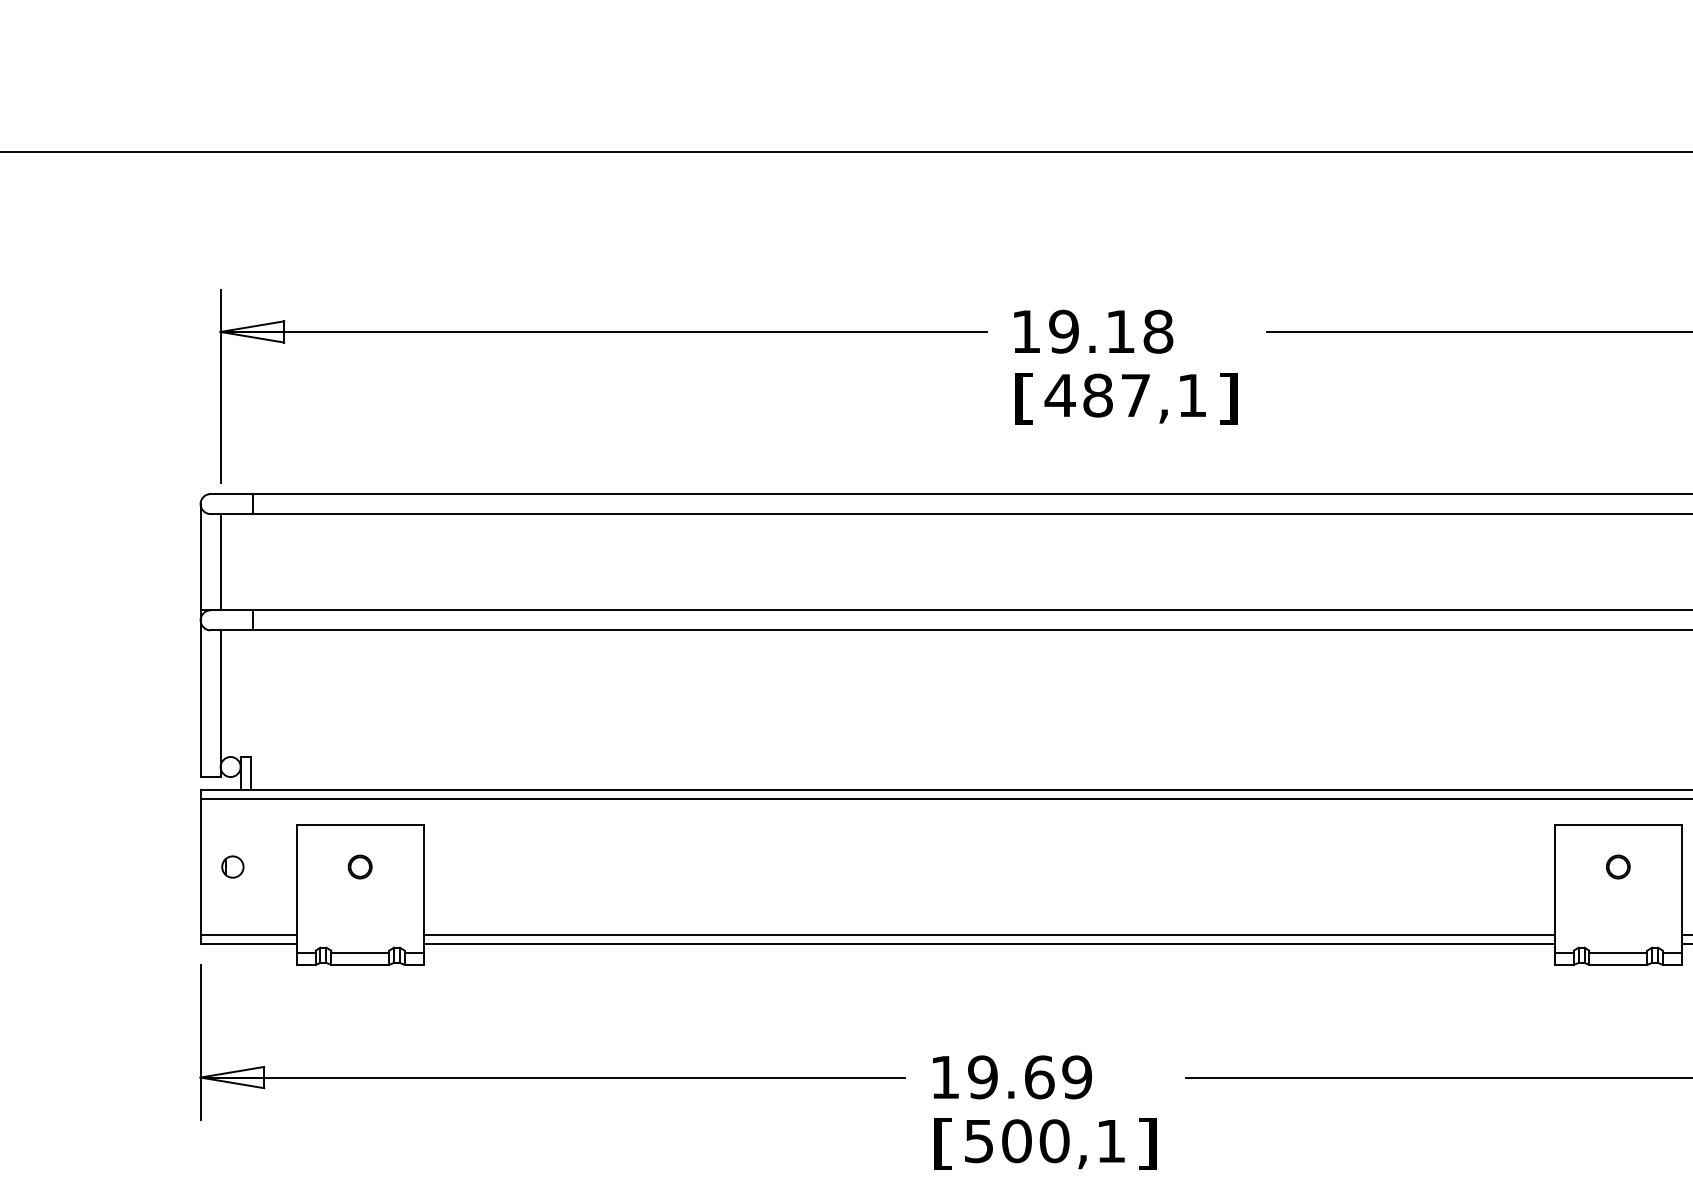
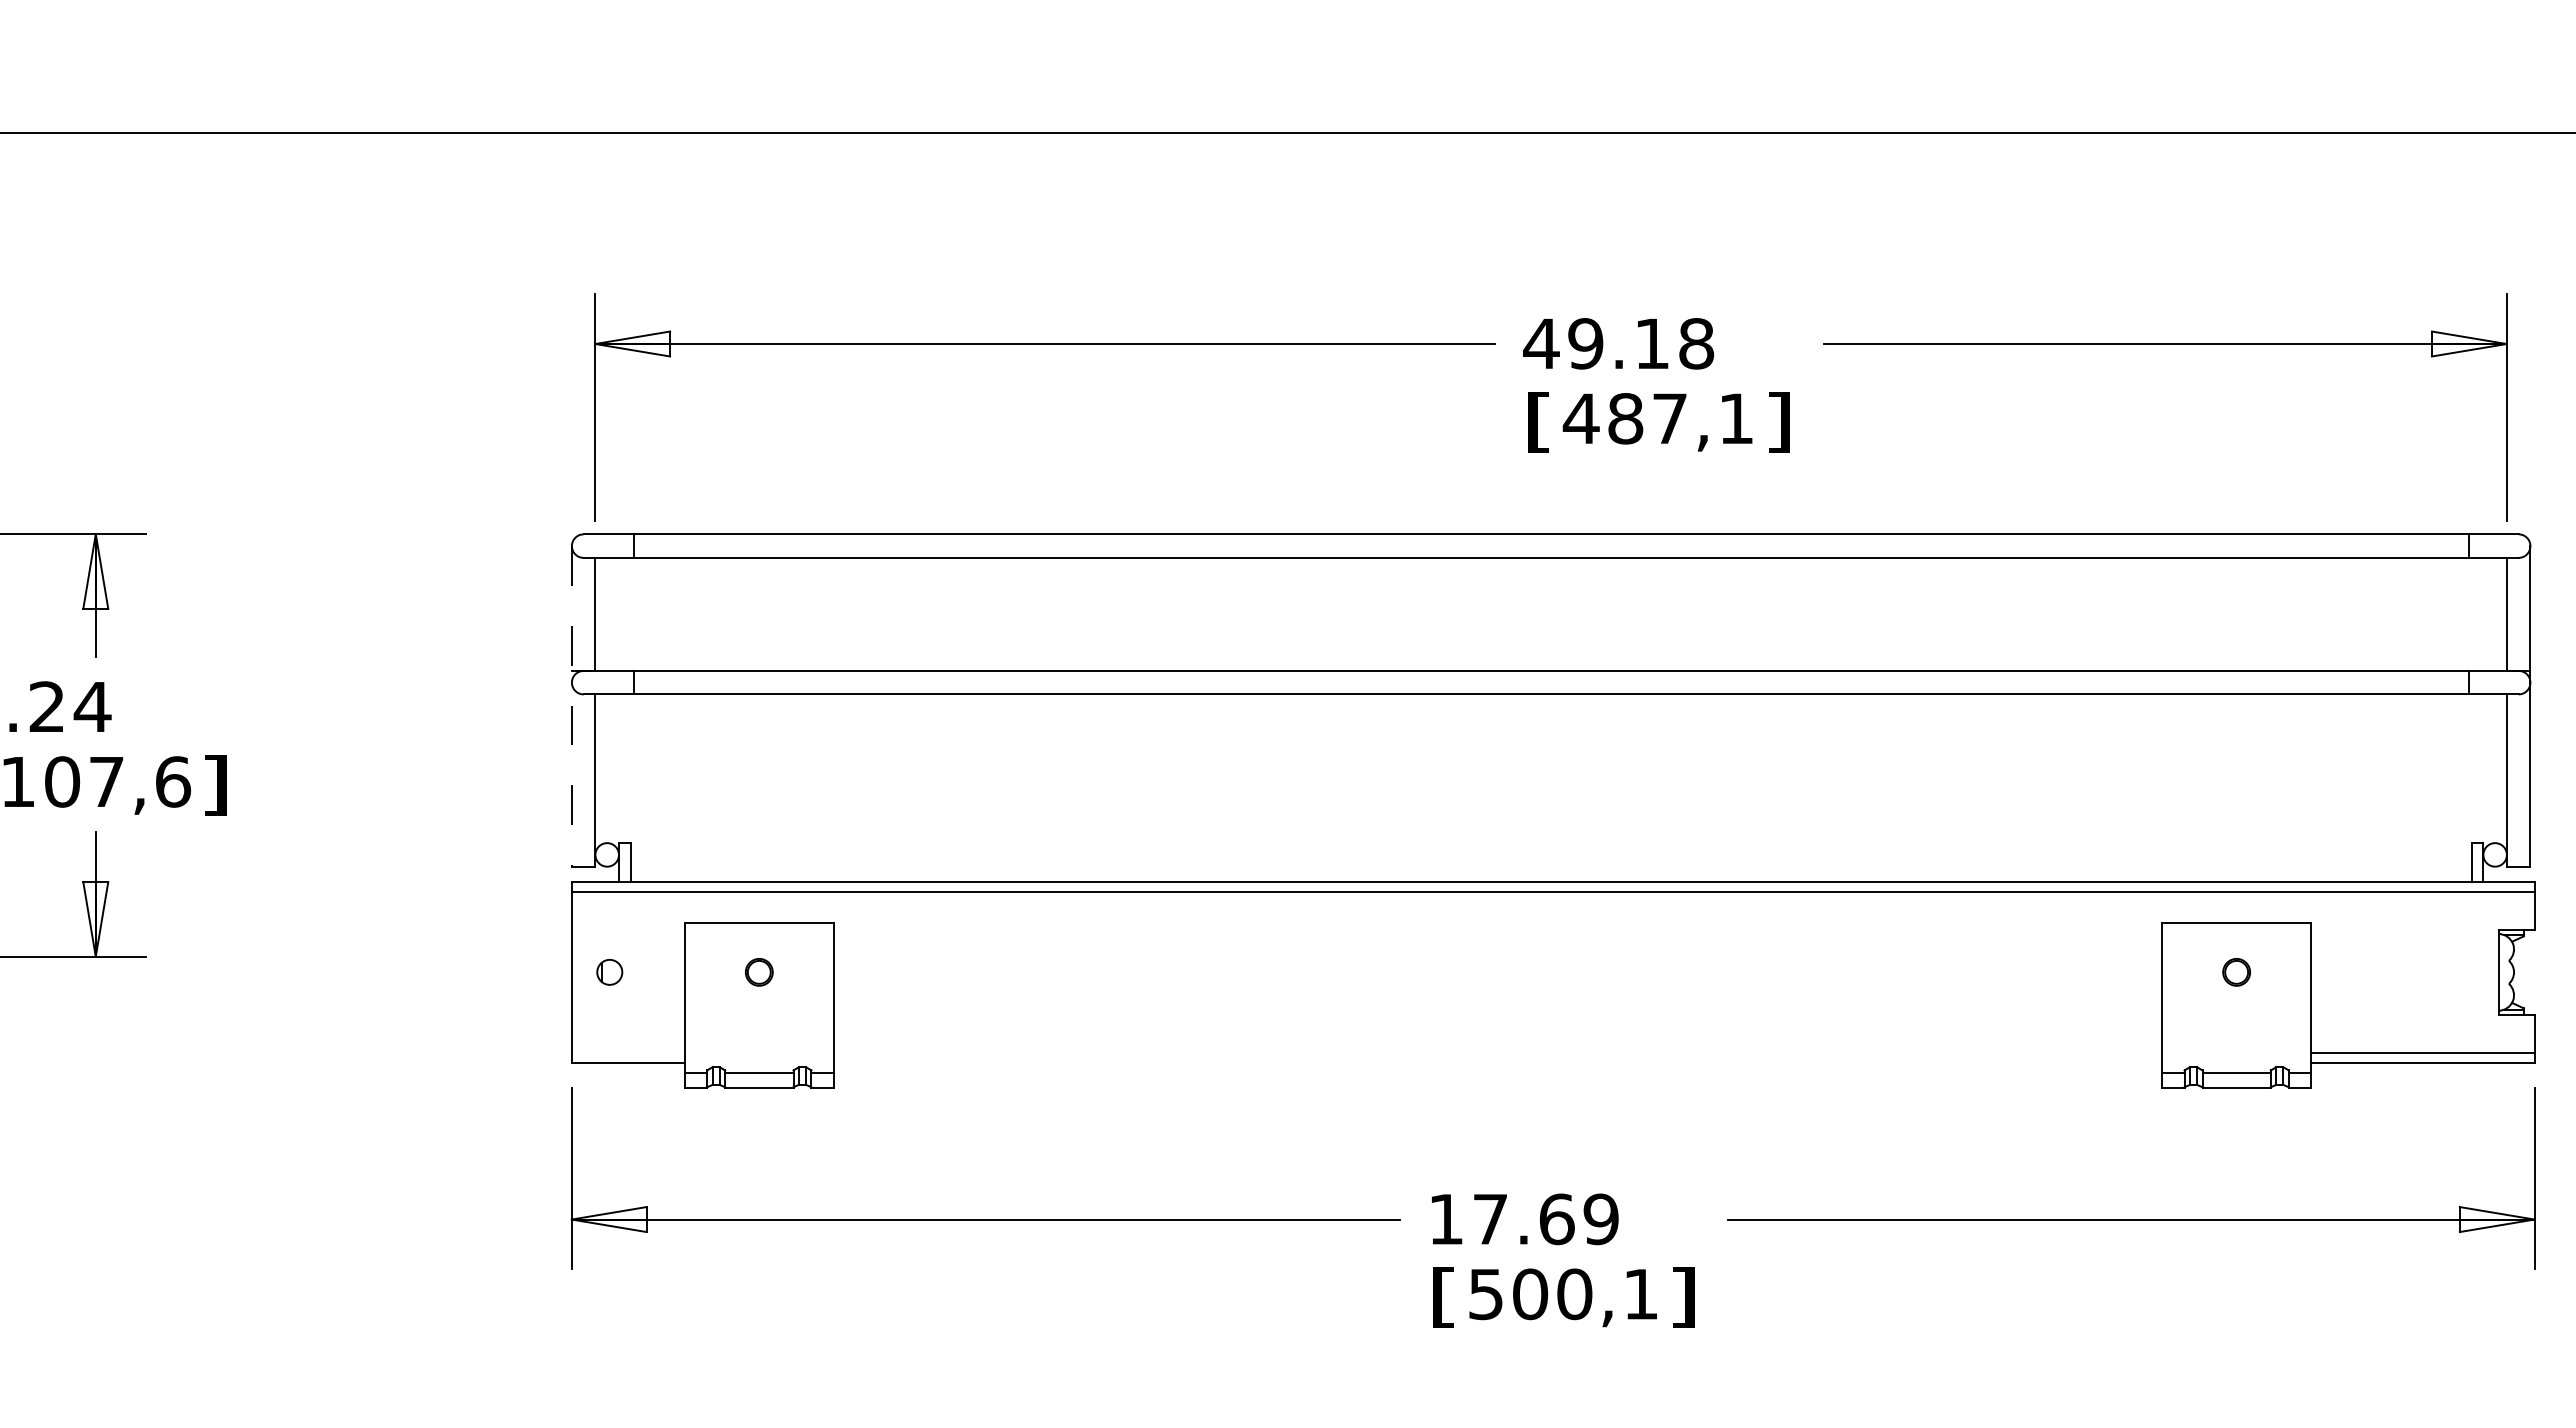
text: (1026, 331) -> (1541, 343), 19.18 -> 49.18
line: (200, 640) -> (571, 706), solid -> dashed
line: (247, 935) -> (627, 1052), removed
line: (988, 935) -> (1497, 1052), removed
line: (988, 943) -> (1497, 1062), removed
text: (982, 1077) -> (1490, 1219), 19.69 -> 17.69

